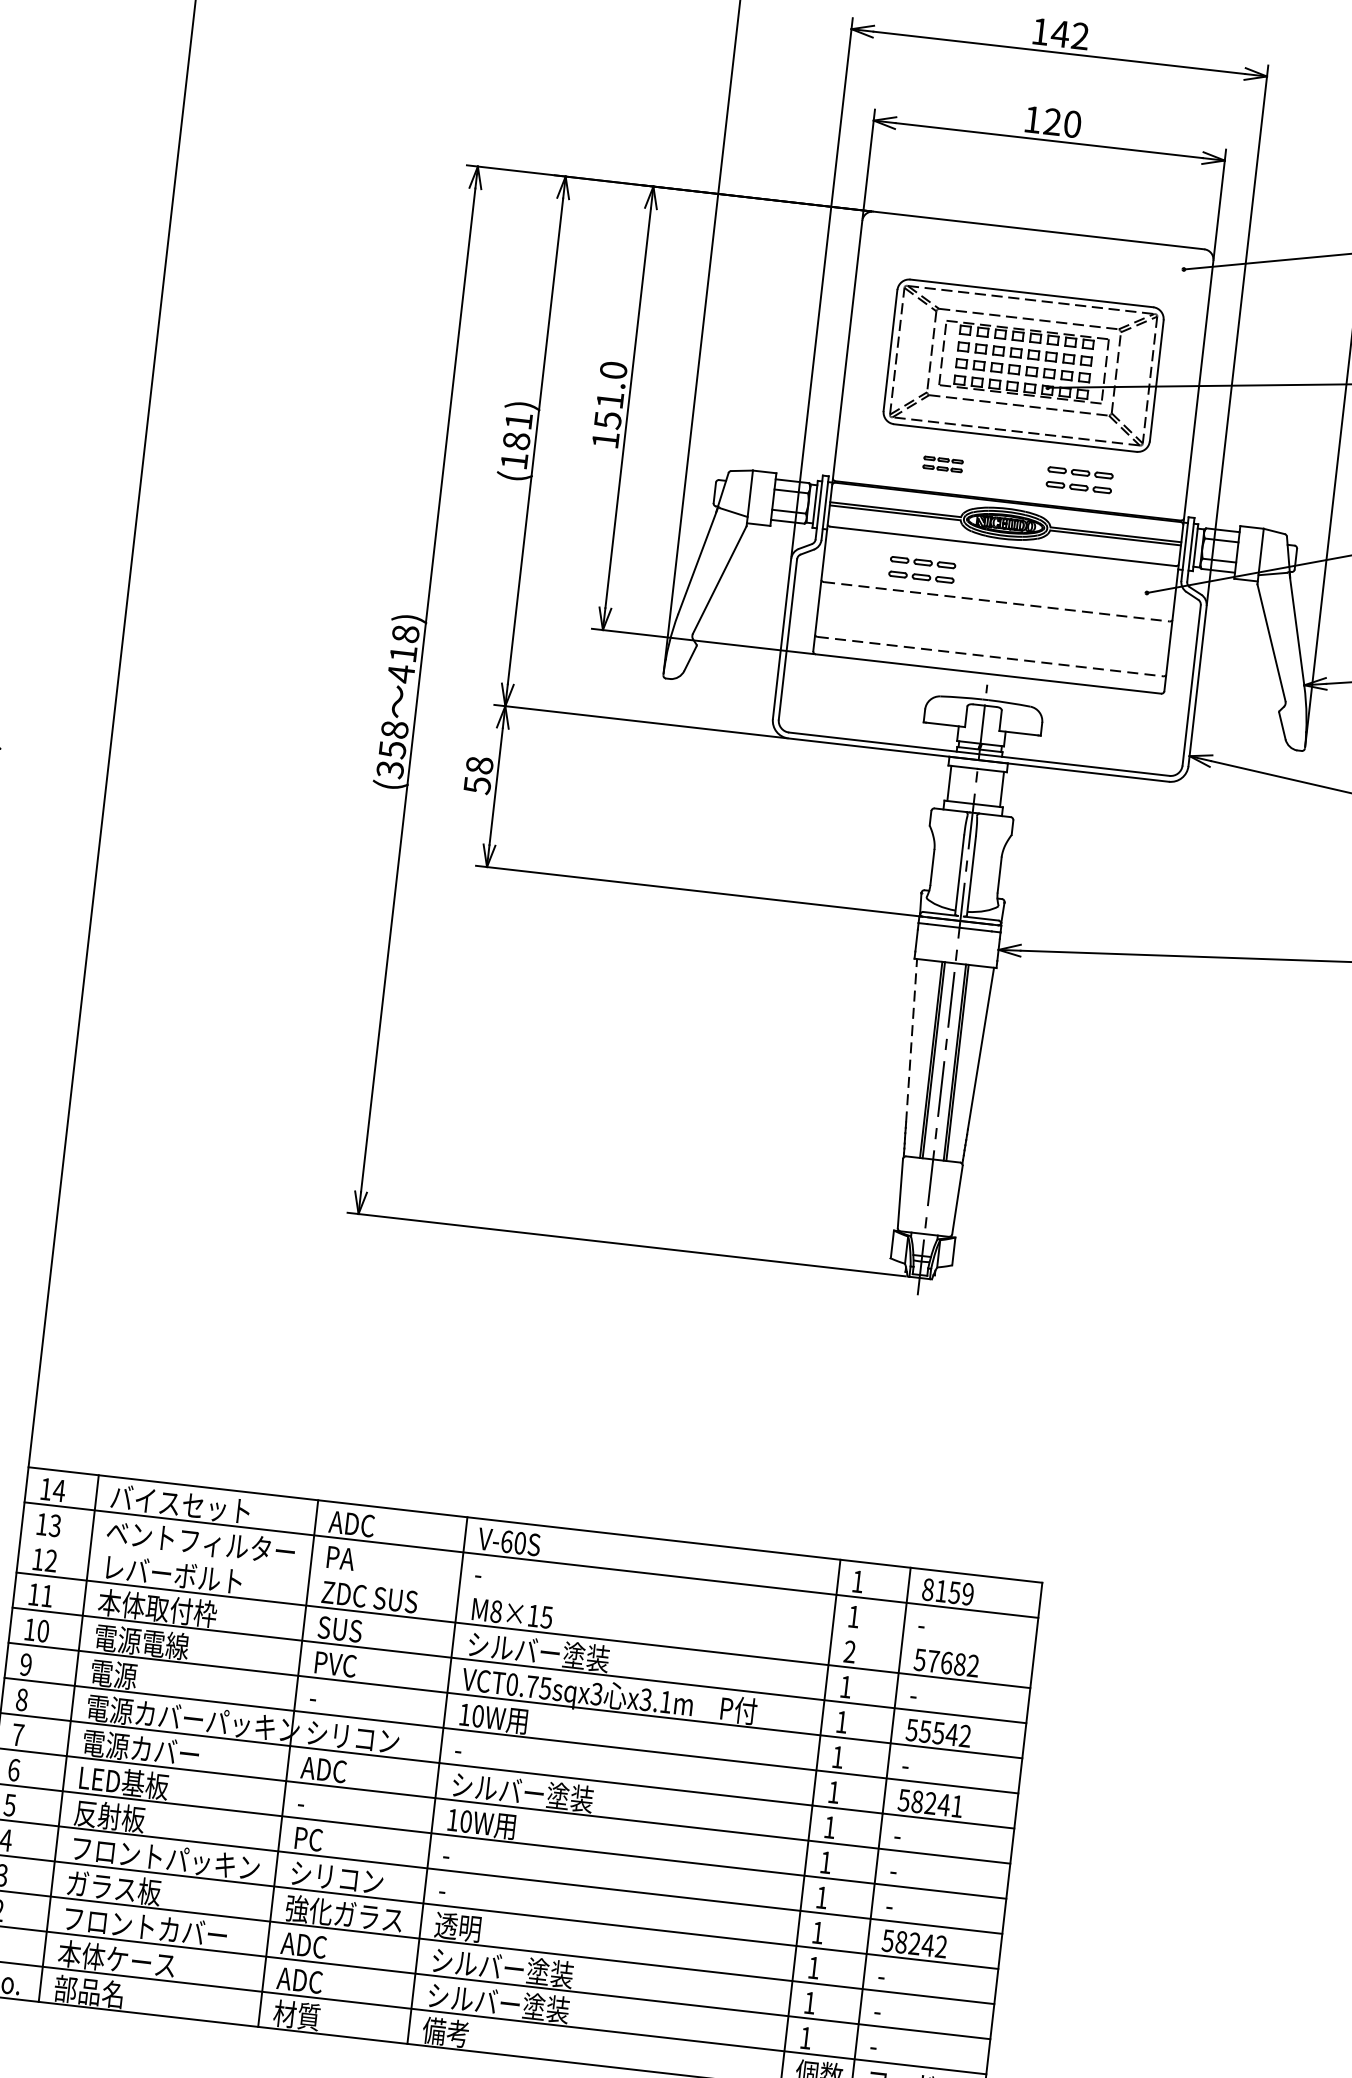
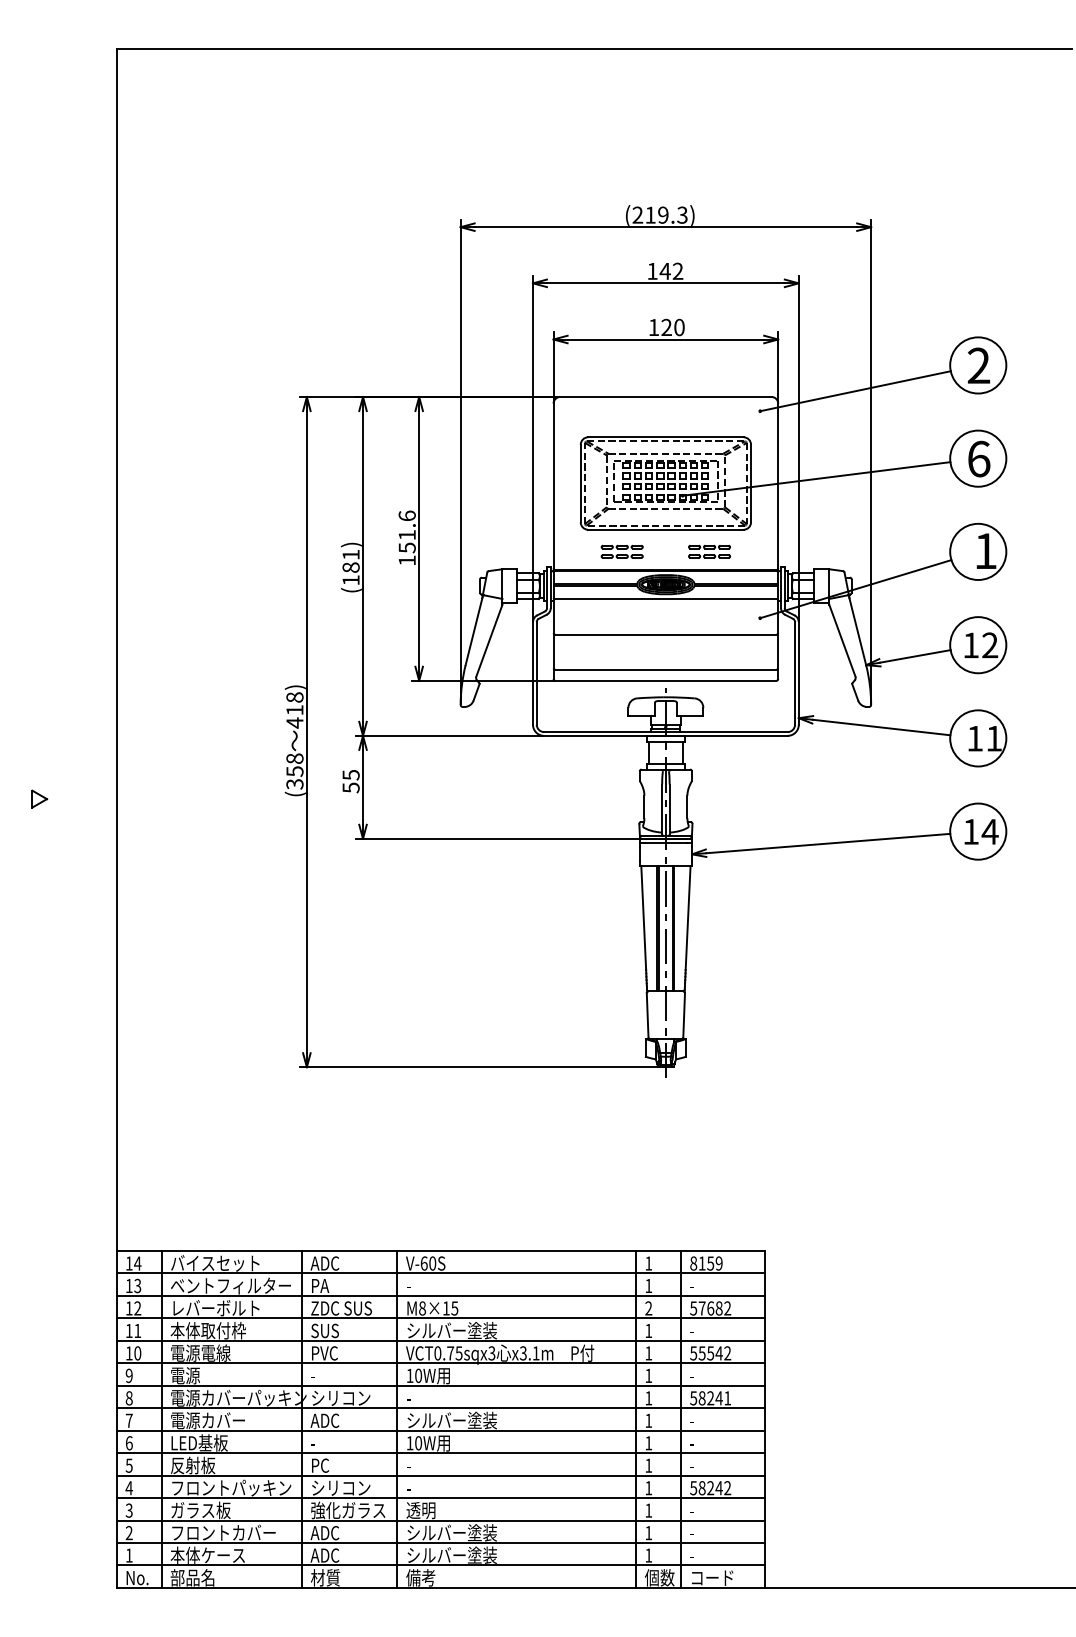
text: (612, 369) -> (406, 515), 151.0 -> 151.6
part: (942, 464) -> (621, 551), size x1.67
part: (922, 569) -> (616, 619), removed
line: (997, 601) -> (666, 634), dashed -> solid
line: (991, 656) -> (666, 669), dashed -> solid
text: (478, 764) -> (350, 774), 58 -> 55
line: (911, 1039) -> (643, 917), dashed -> solid
line: (526, 1594) -> (440, 1295), added

